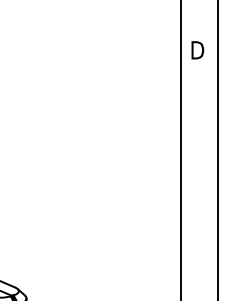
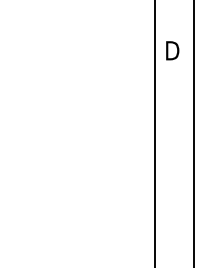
text: (197, 50) -> (172, 50), moved

